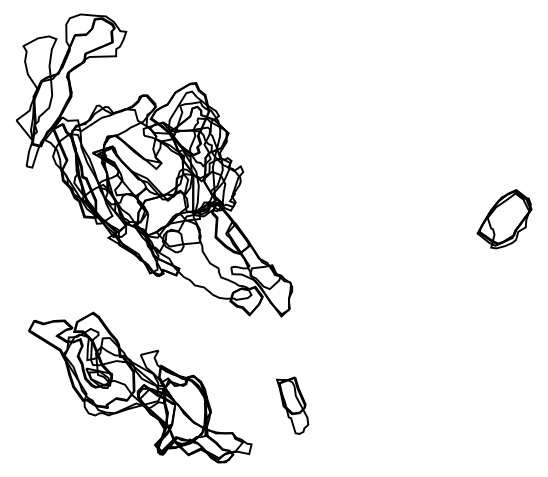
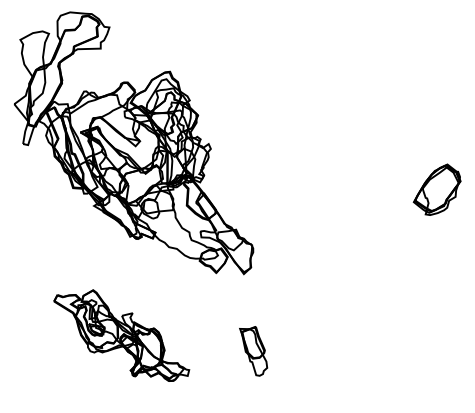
part: (140, 387) -> (121, 335), size x0.7

